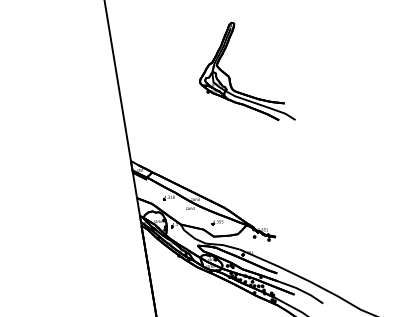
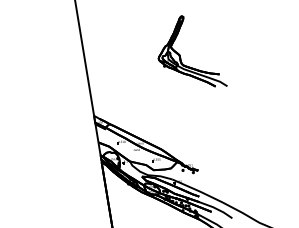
part: (230, 75) -> (180, 54), moved

